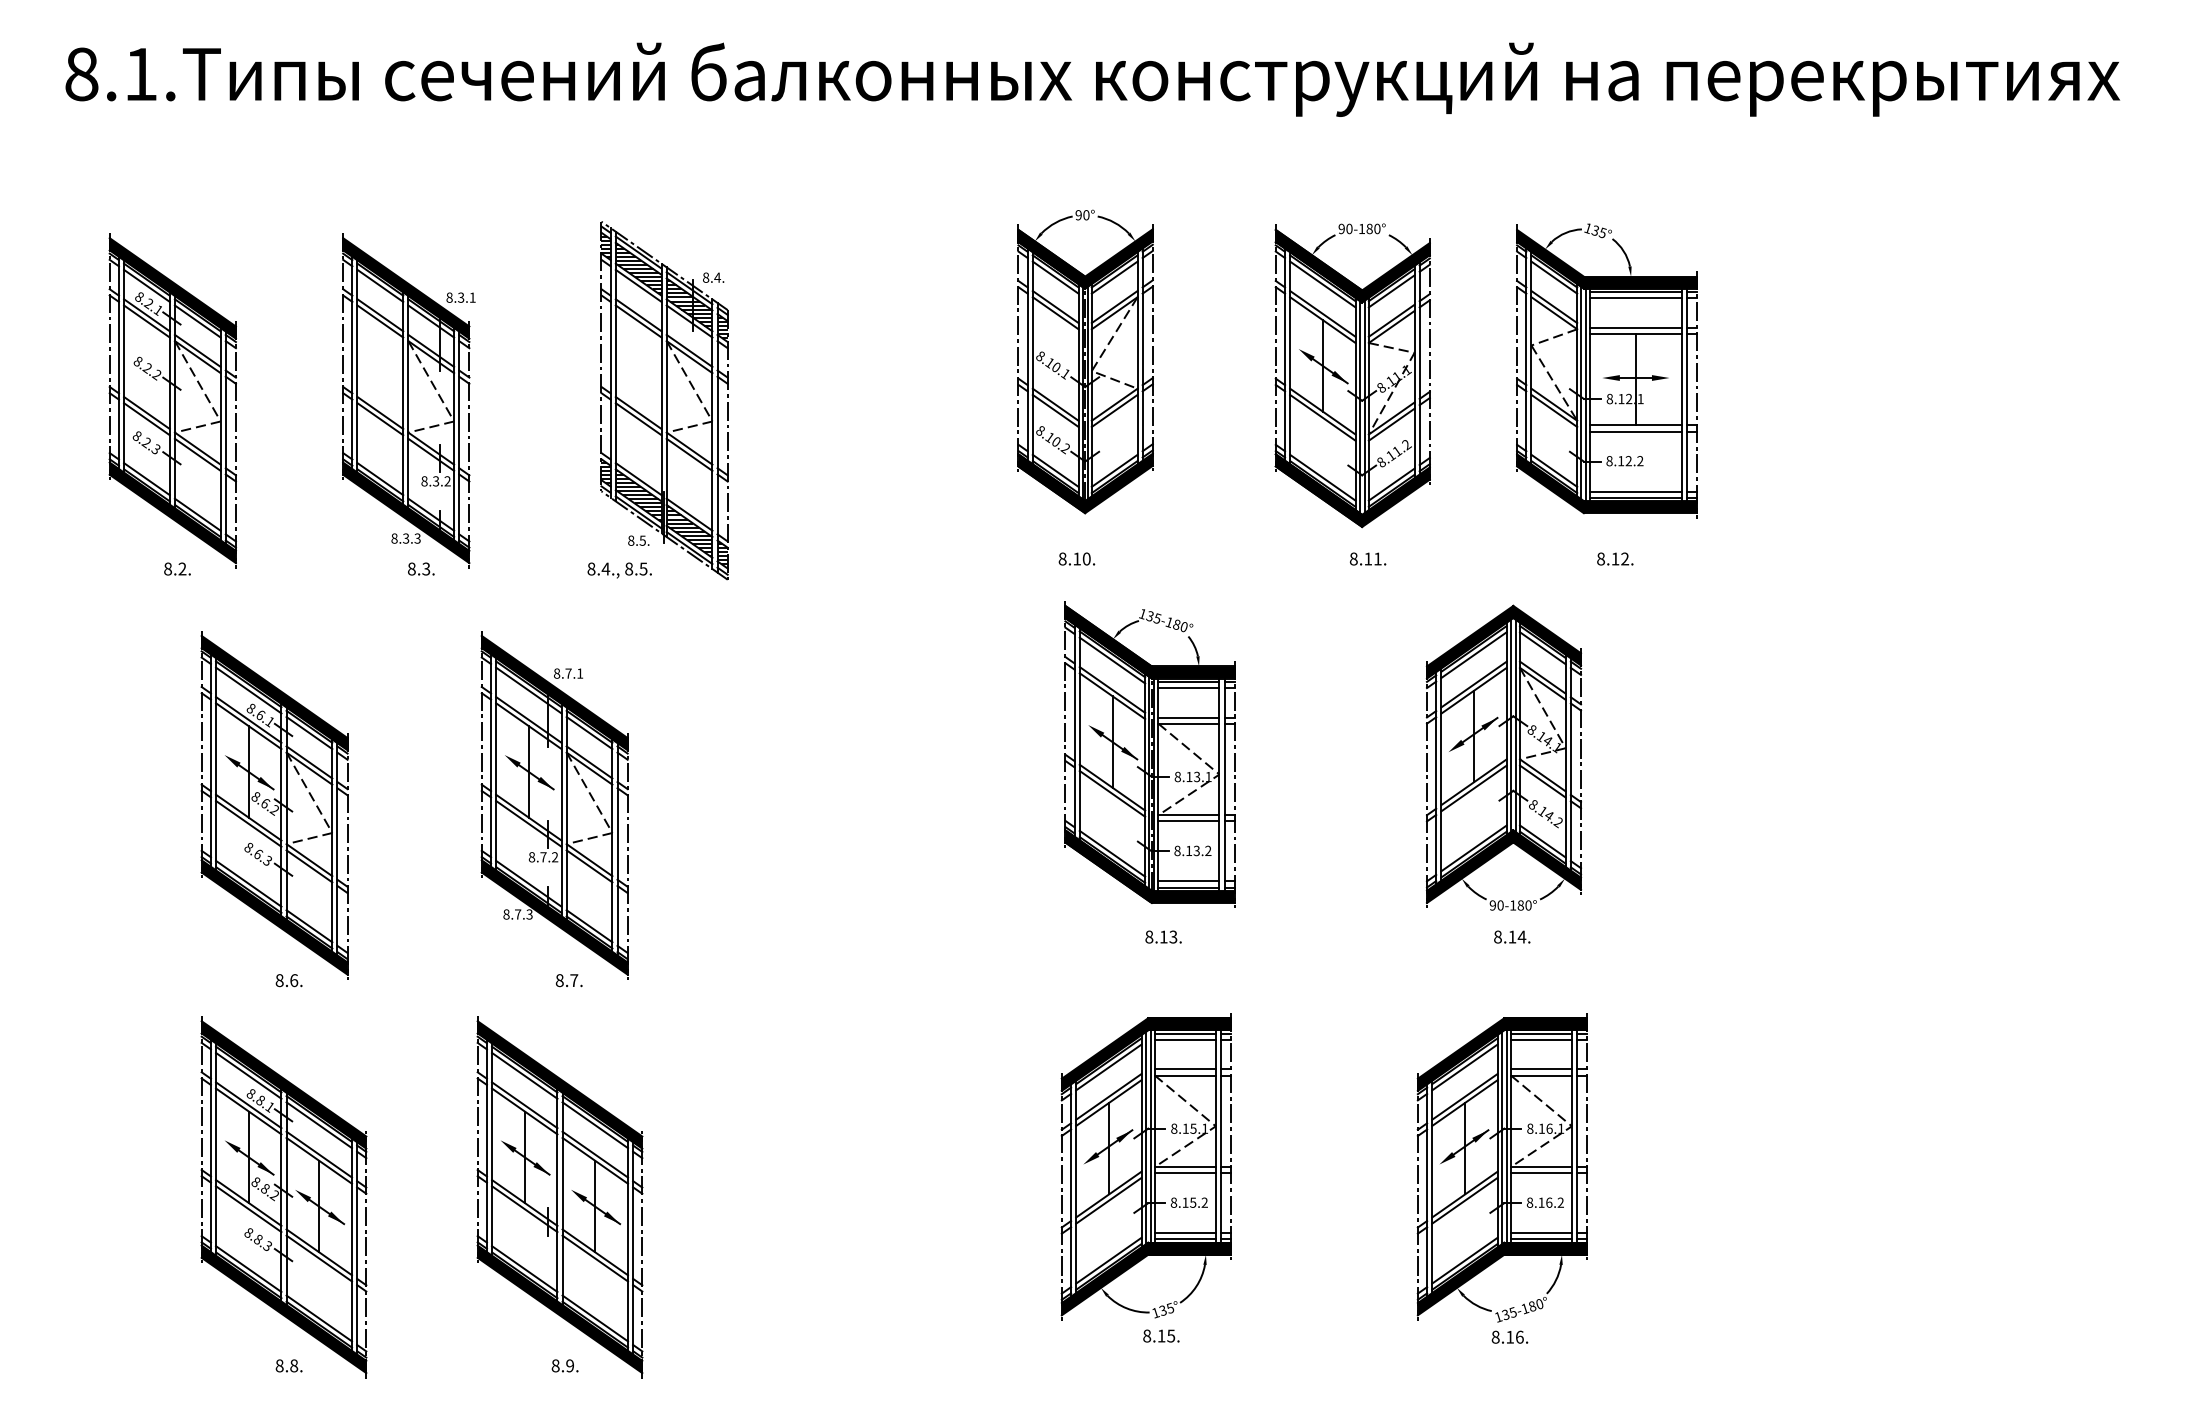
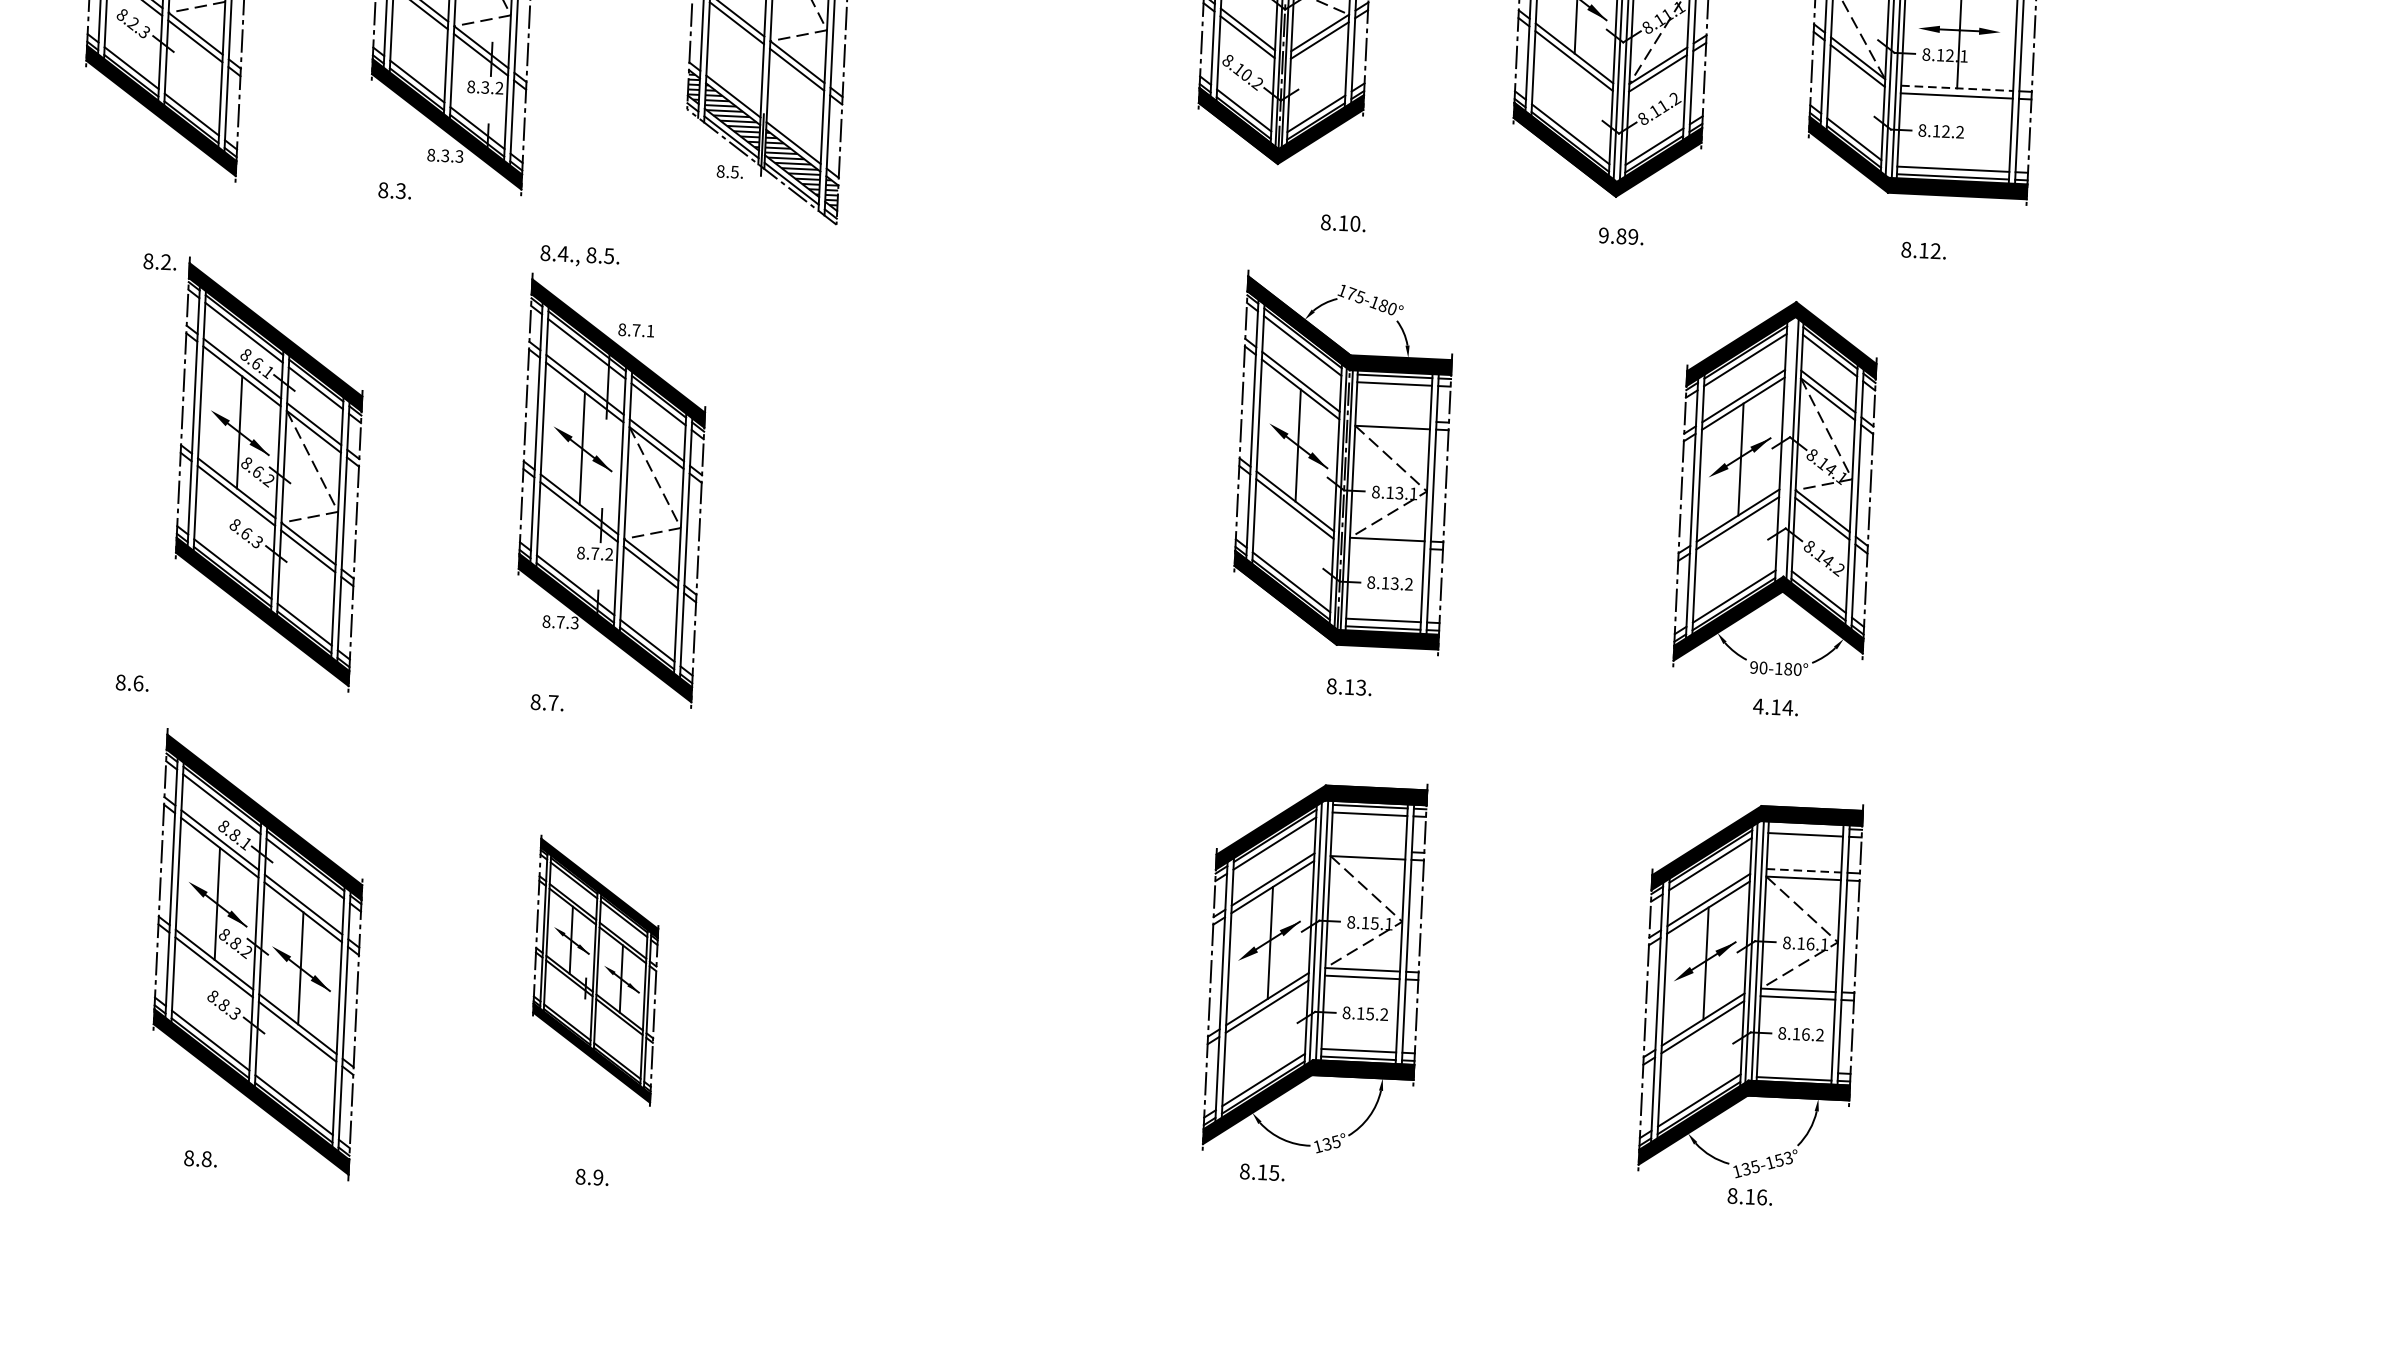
line: (1636, 425) -> (1957, 88), solid -> dashed
text: (1076, 558) -> (1342, 222), moved
text: (1365, 558) -> (1618, 235), 8.11. -> 9.89.
text: (177, 568) -> (160, 261), moved
text: (421, 568) -> (395, 190), moved
text: (619, 570) -> (579, 256), moved
text: (1150, 615) -> (1351, 292), 135-180° -> 175-180°
line: (1188, 717) -> (1392, 419), removed
line: (1510, 725) -> (1785, 448), removed
line: (1188, 821) -> (1386, 547), removed
text: (1497, 936) -> (1757, 705), 8.14. -> 4.14.
text: (288, 980) -> (131, 683), moved
text: (568, 980) -> (546, 702), moved
line: (1540, 1033) -> (1804, 826), removed
line: (1184, 1069) -> (1367, 850), removed
line: (1541, 1069) -> (1804, 871), solid -> dashed
part: (559, 1197) -> (595, 970), size x0.6
line: (1540, 1233) -> (1793, 1071), removed
text: (1535, 1305) -> (1783, 1159), 135-180° -> 135-153°
text: (1161, 1335) -> (1262, 1171), moved
text: (288, 1365) -> (199, 1158), moved

